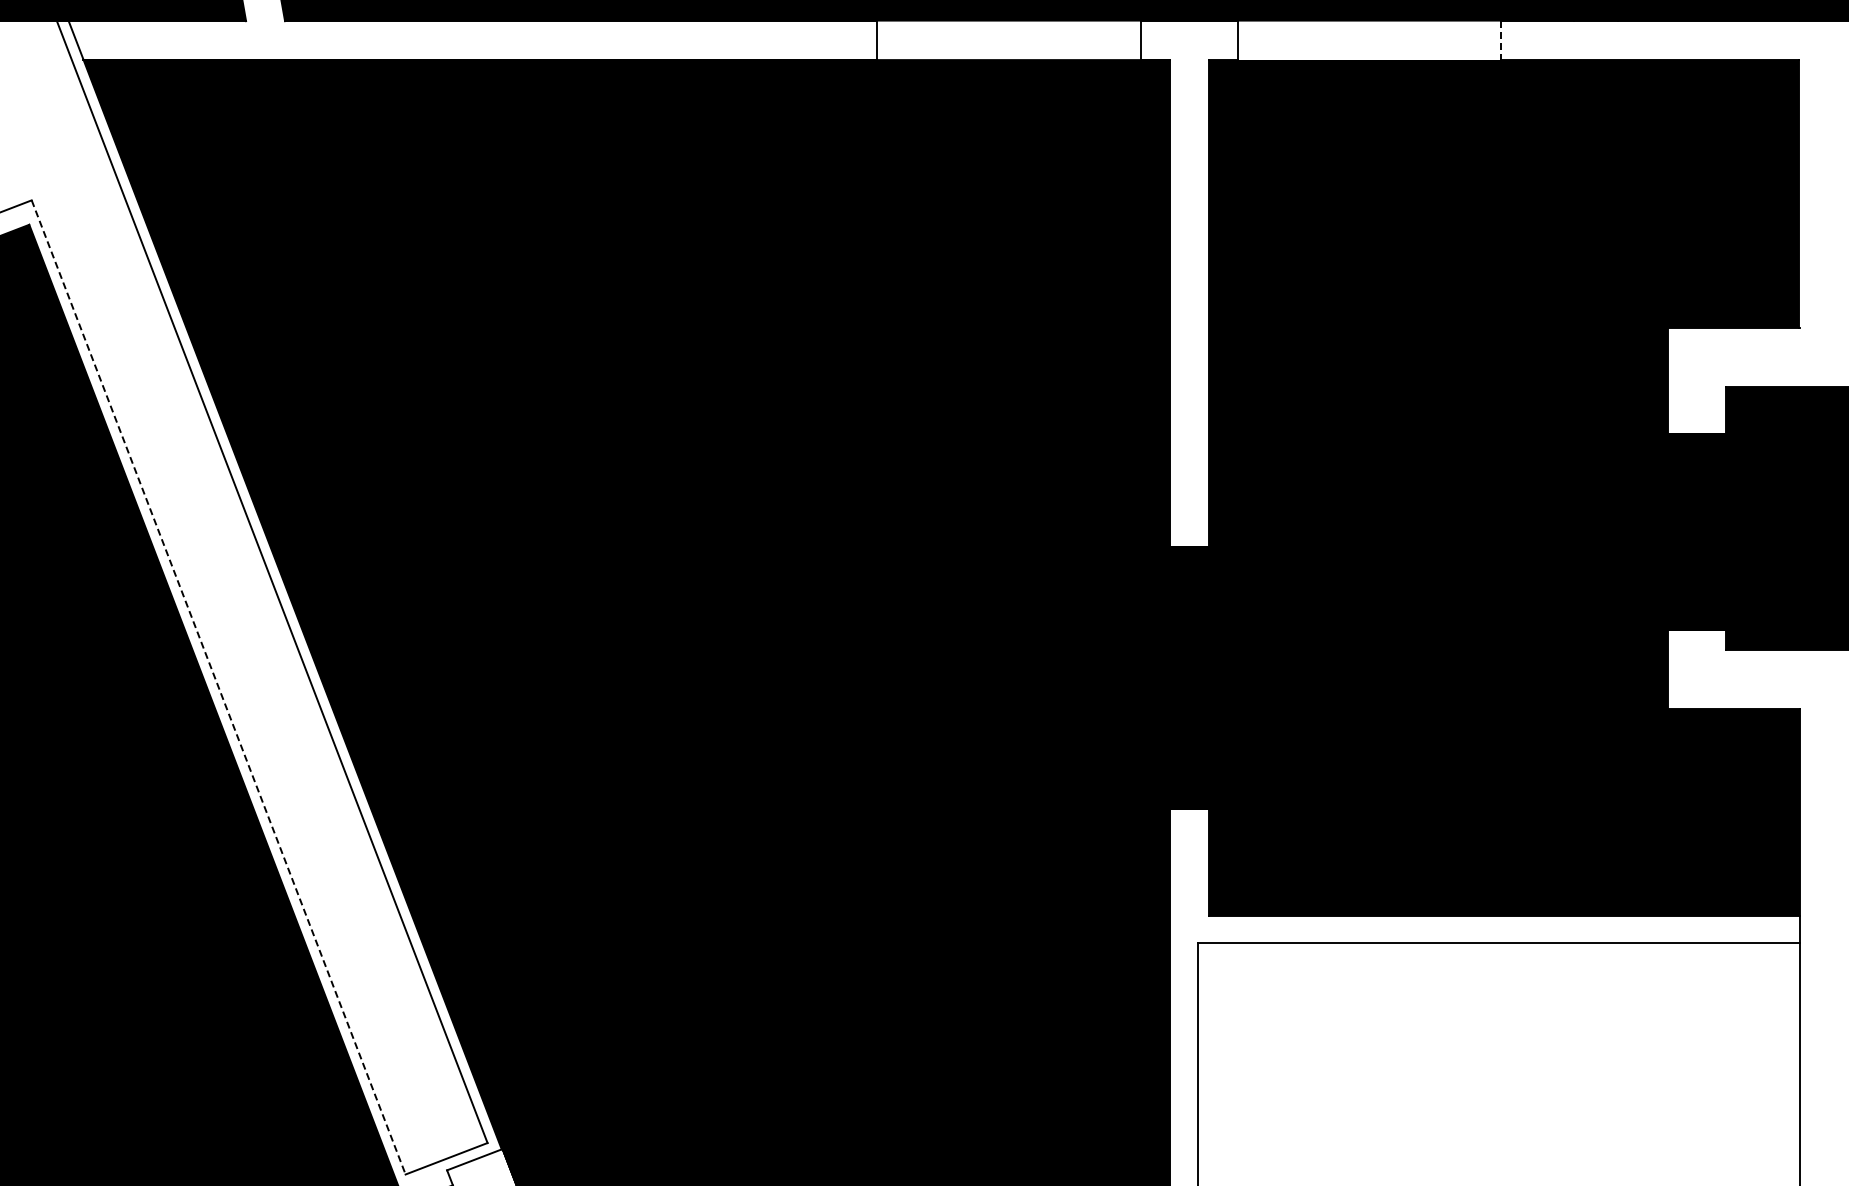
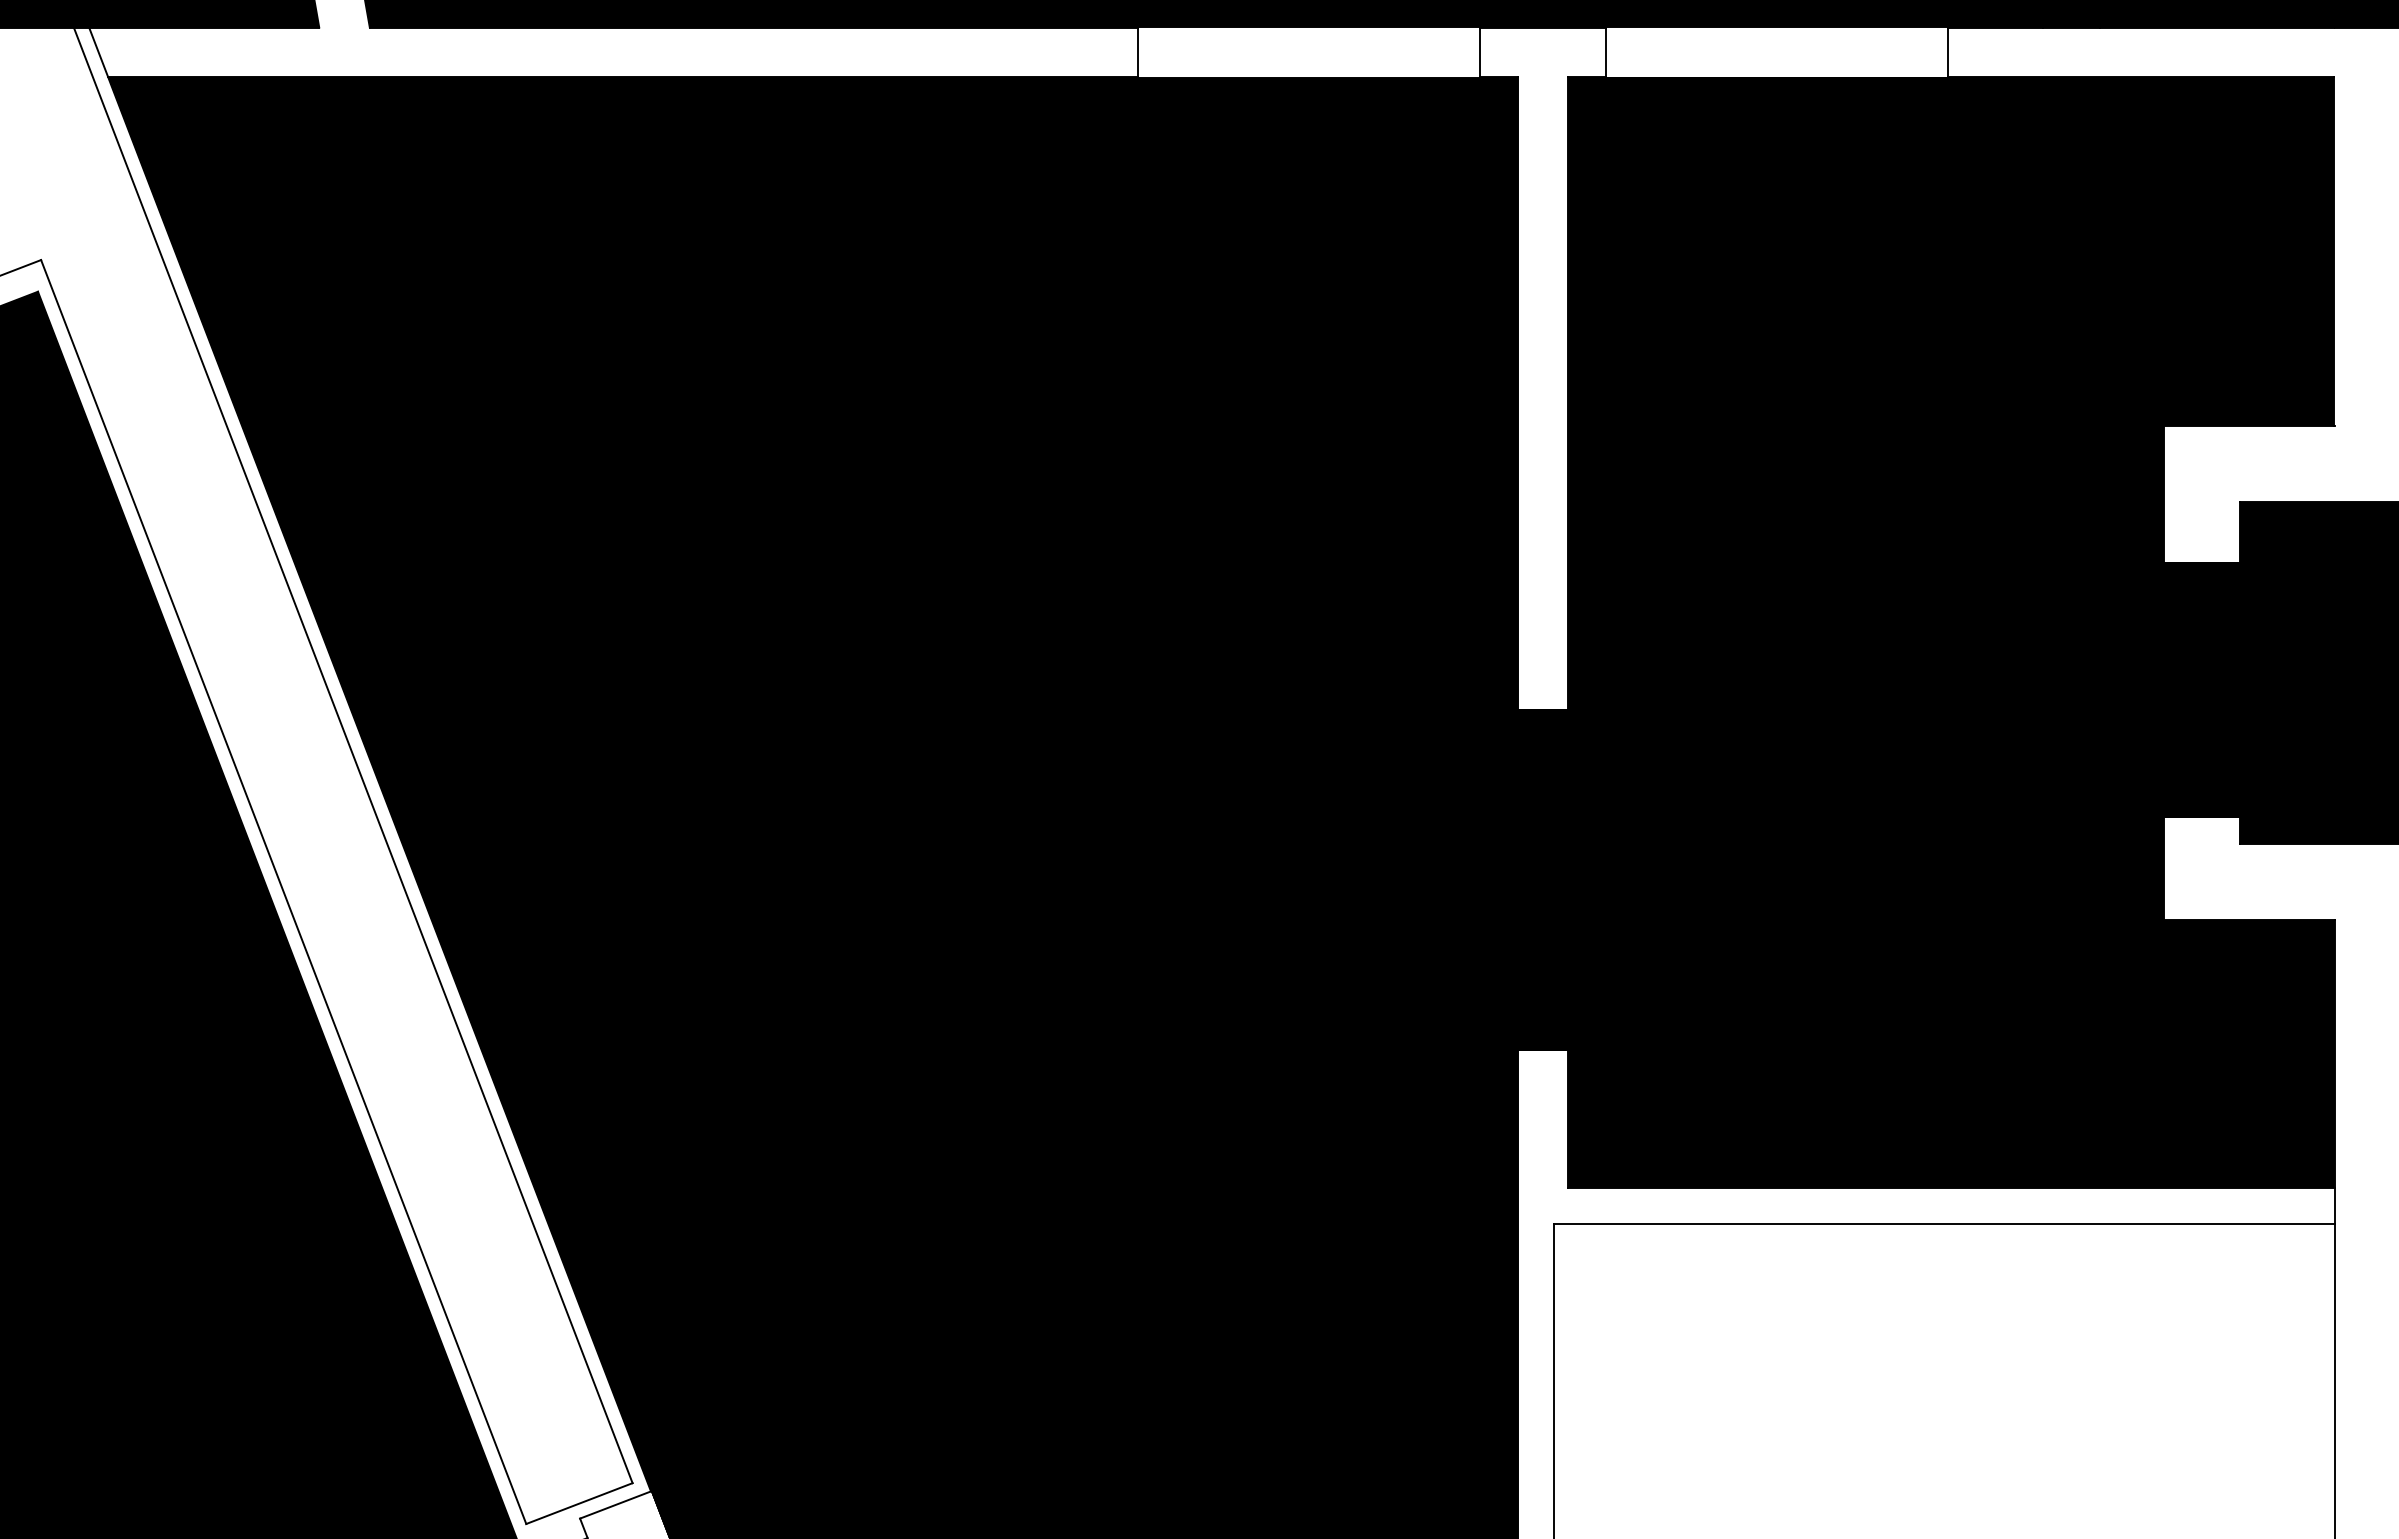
line: (1501, 40) -> (1948, 52), dashed -> solid
line: (218, 687) -> (283, 892), dashed -> solid

